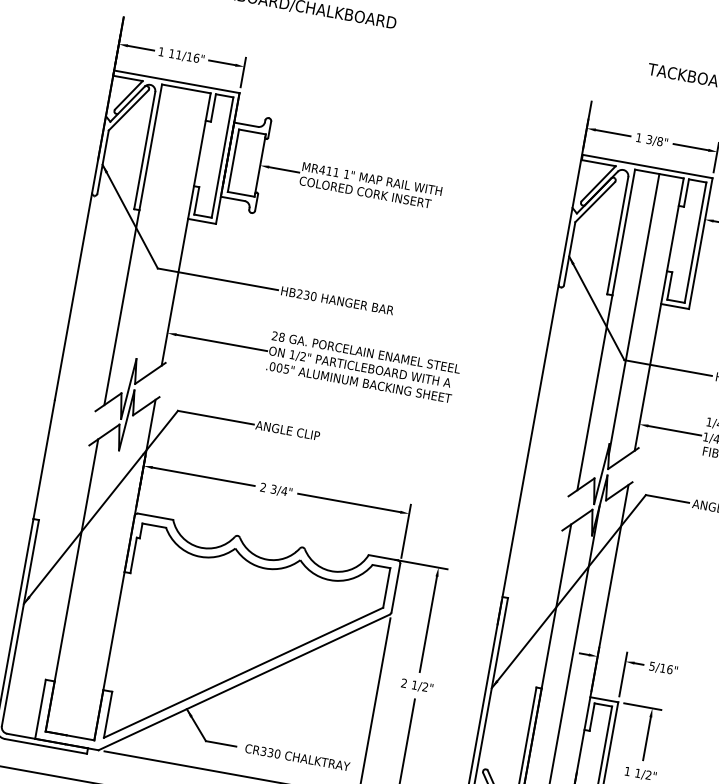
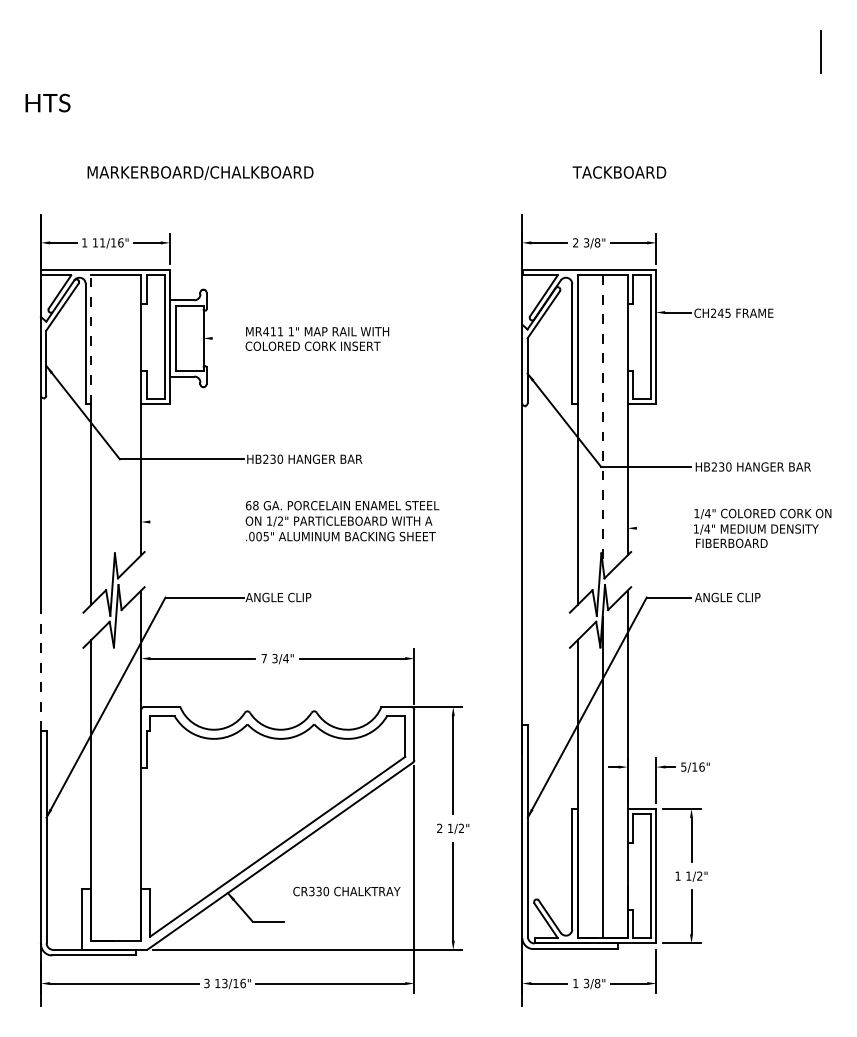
text: (638, 137) -> (575, 242), 1 -> 2
line: (151, 147) -> (91, 339), solid -> dashed
line: (283, 169) -> (227, 338), removed
line: (633, 314) -> (602, 419), solid -> dashed
text: (274, 335) -> (248, 505), 28 -> 68
line: (221, 343) -> (196, 522), removed
line: (674, 430) -> (663, 528), removed
line: (43, 458) -> (40, 669), solid -> dashed
text: (262, 487) -> (263, 658), 2 -> 7
text: (297, 757) -> (346, 891), moved

